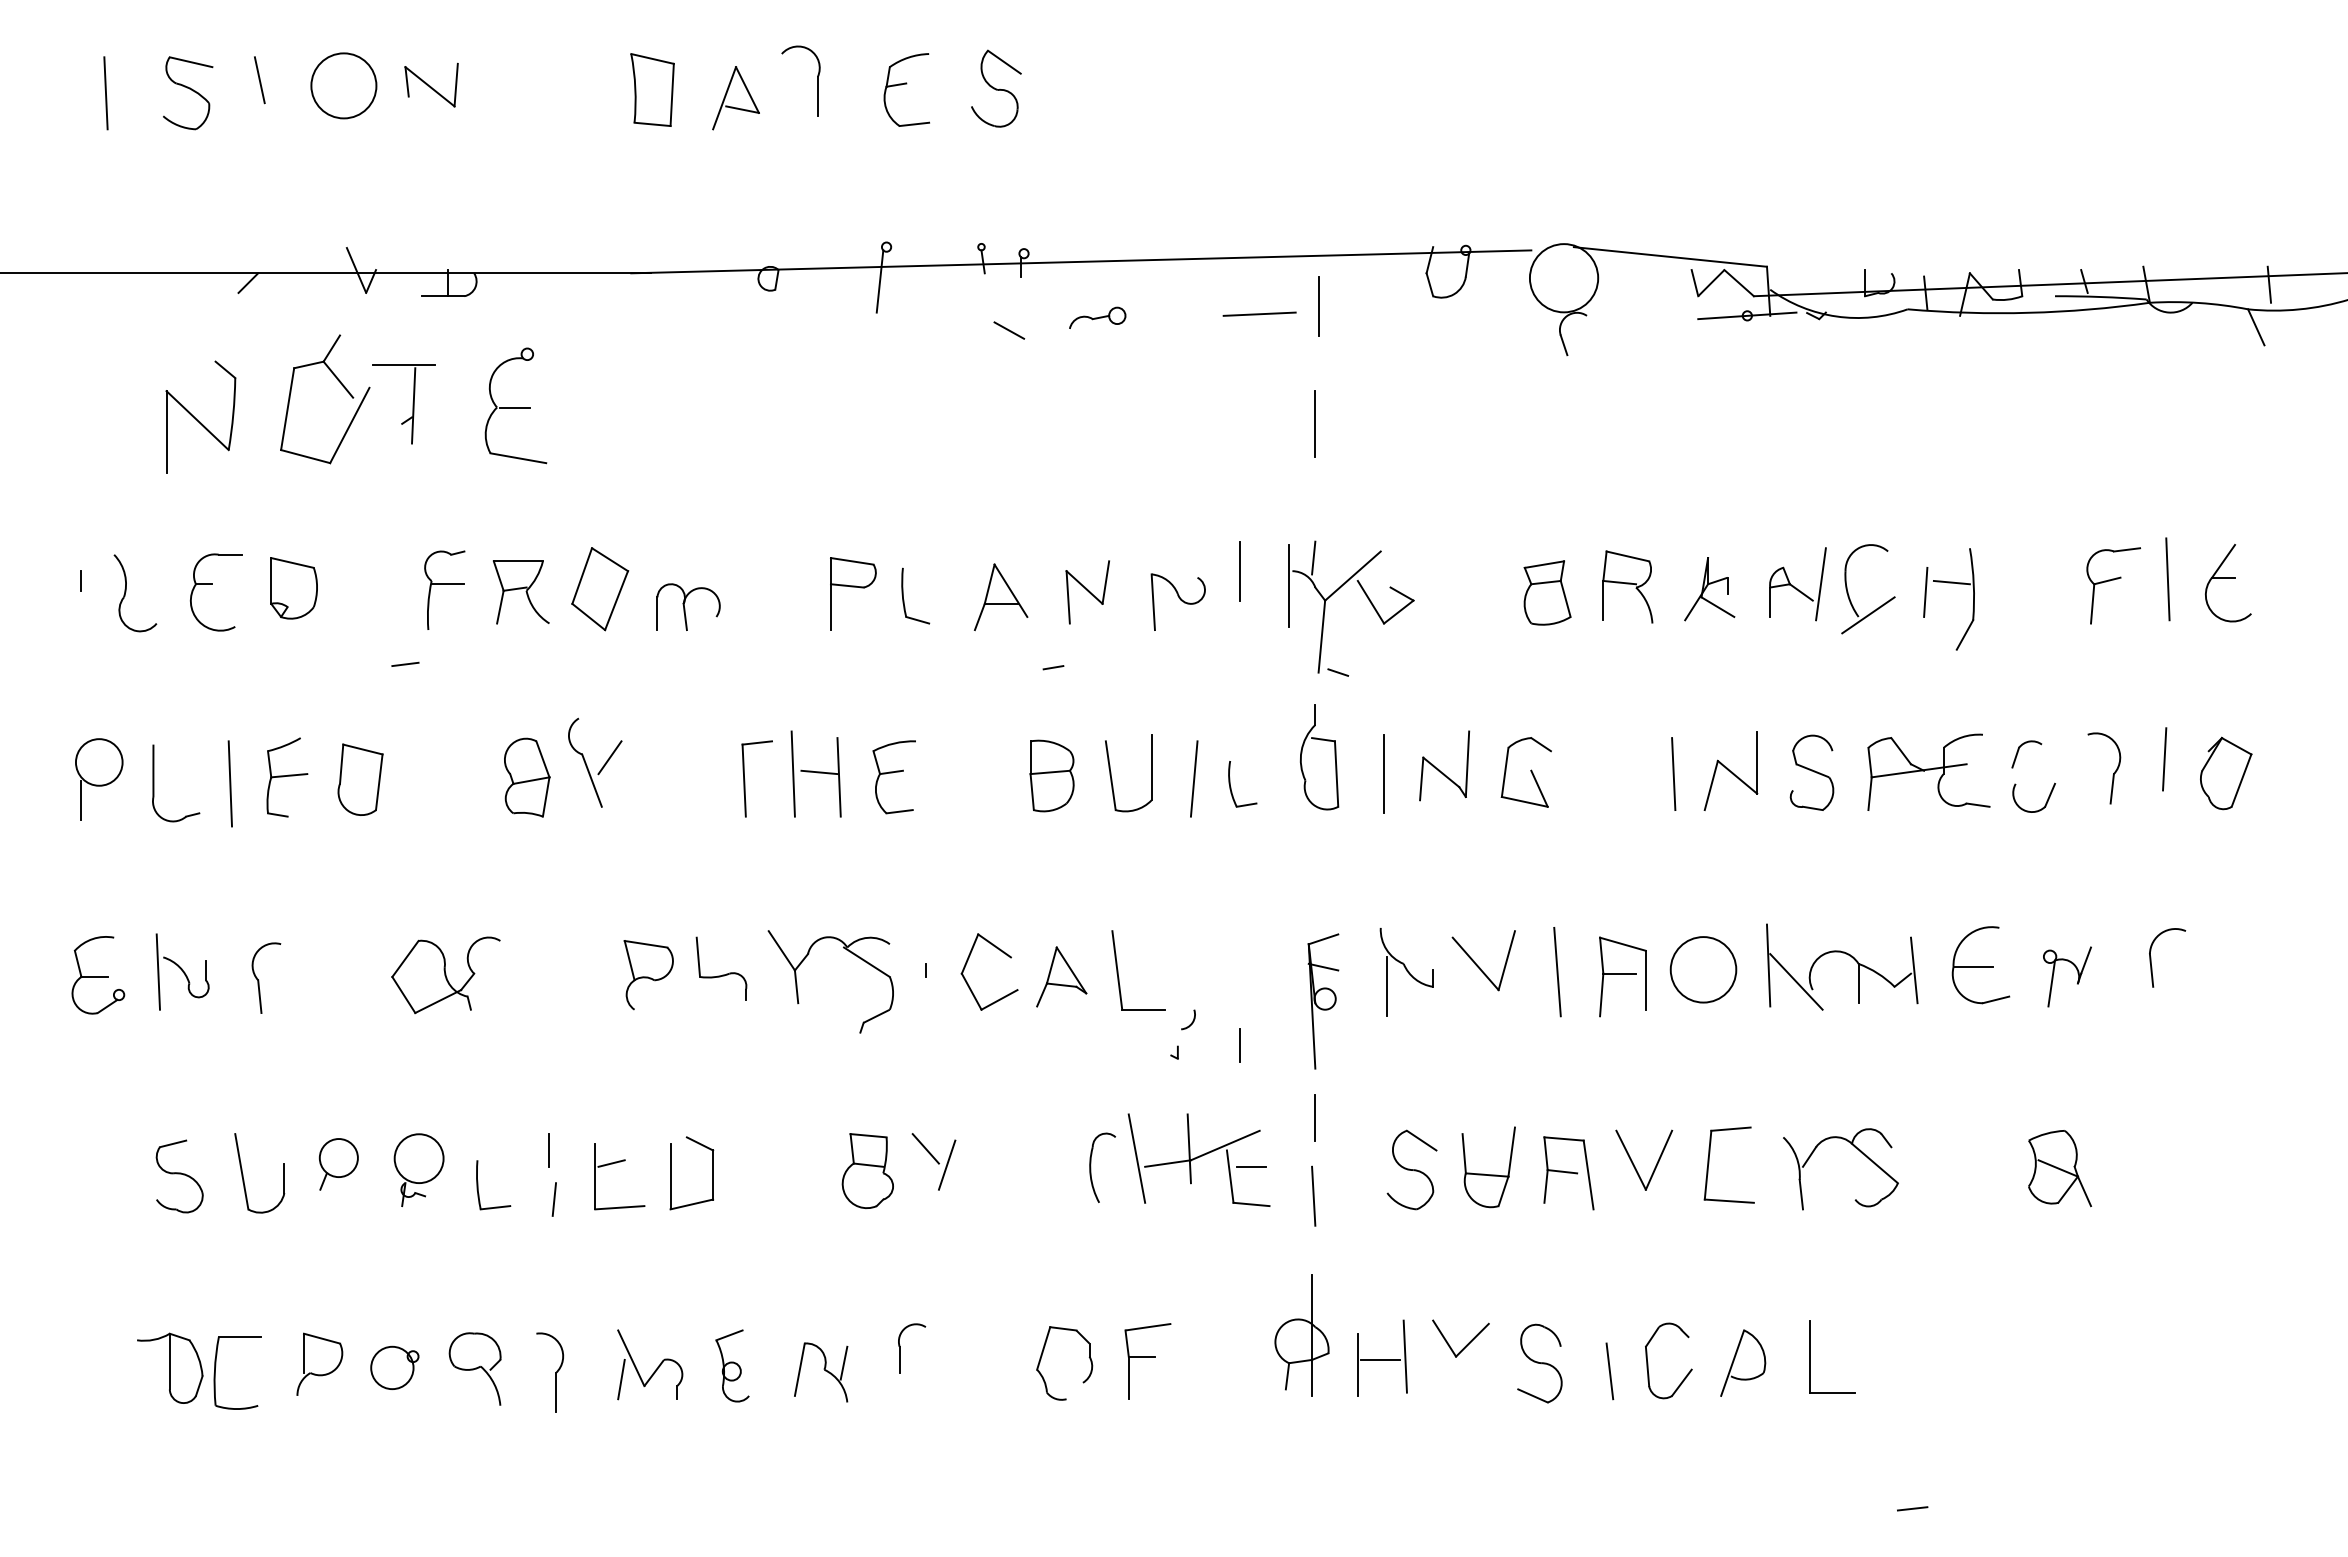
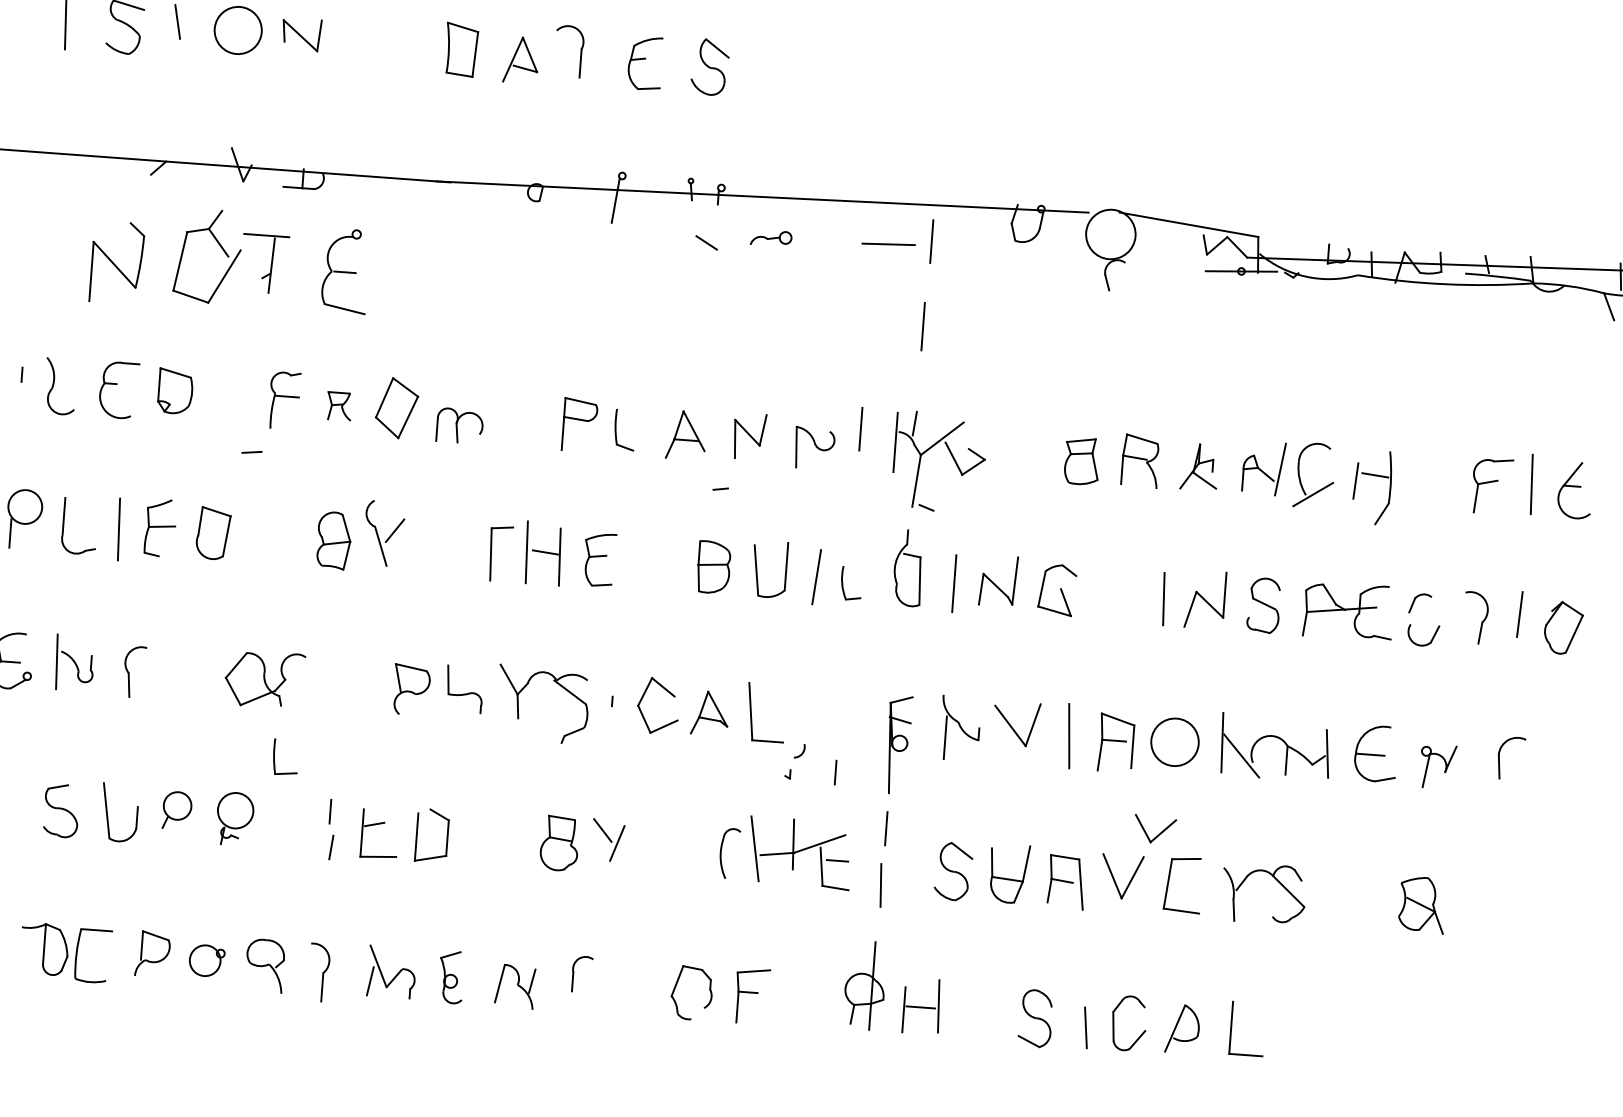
part: (520, 592) -> (339, 406), size x0.6
part: (478, 1185) -> (274, 756), moved
part: (1466, 1344) -> (1158, 834), moved

